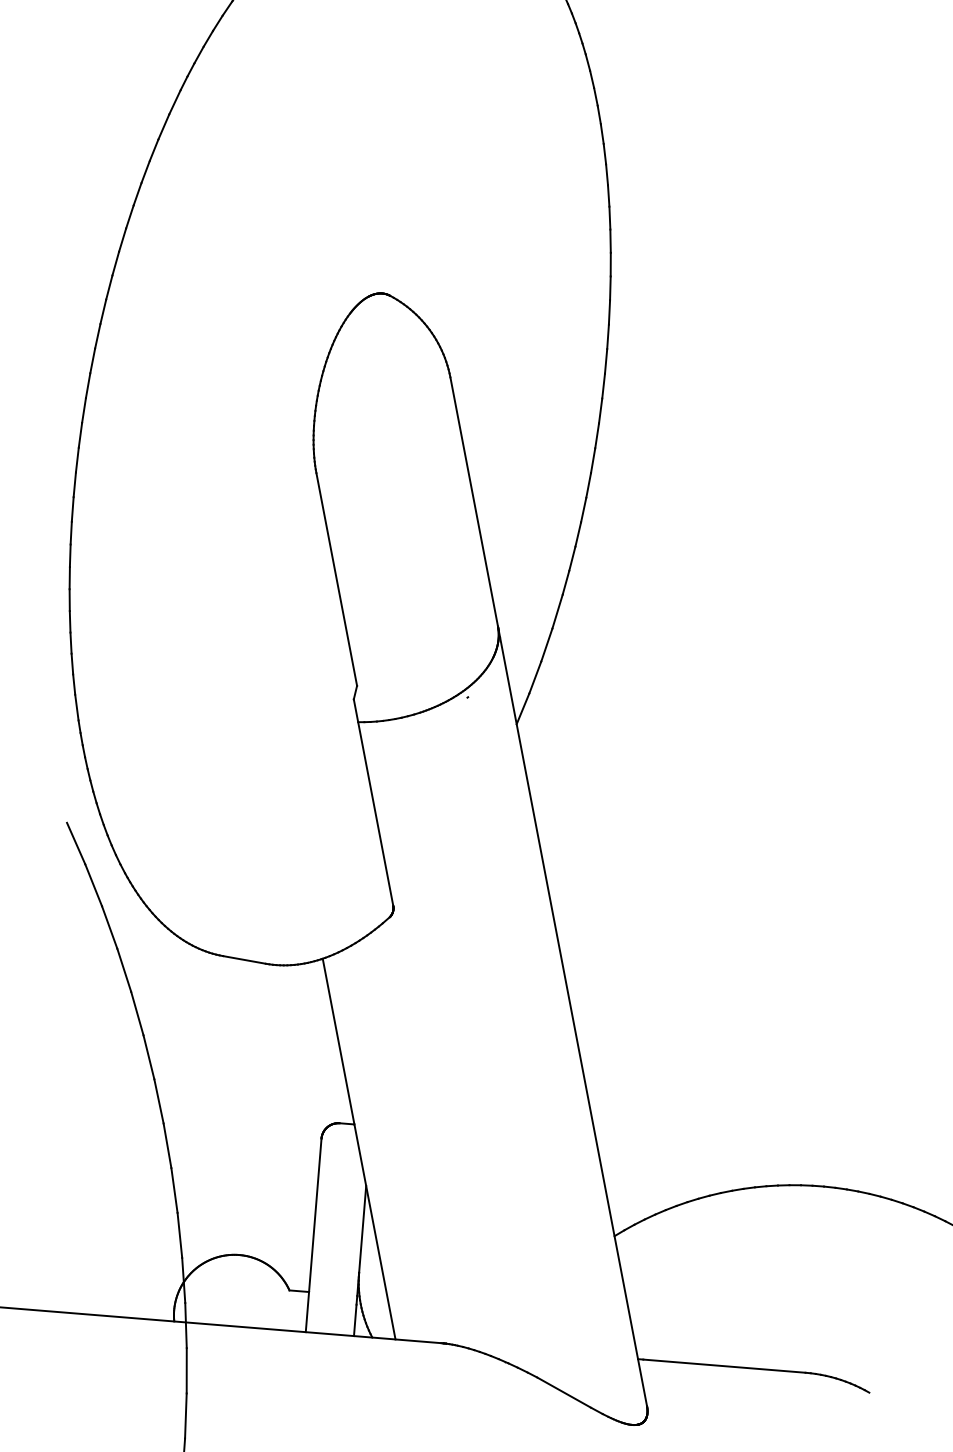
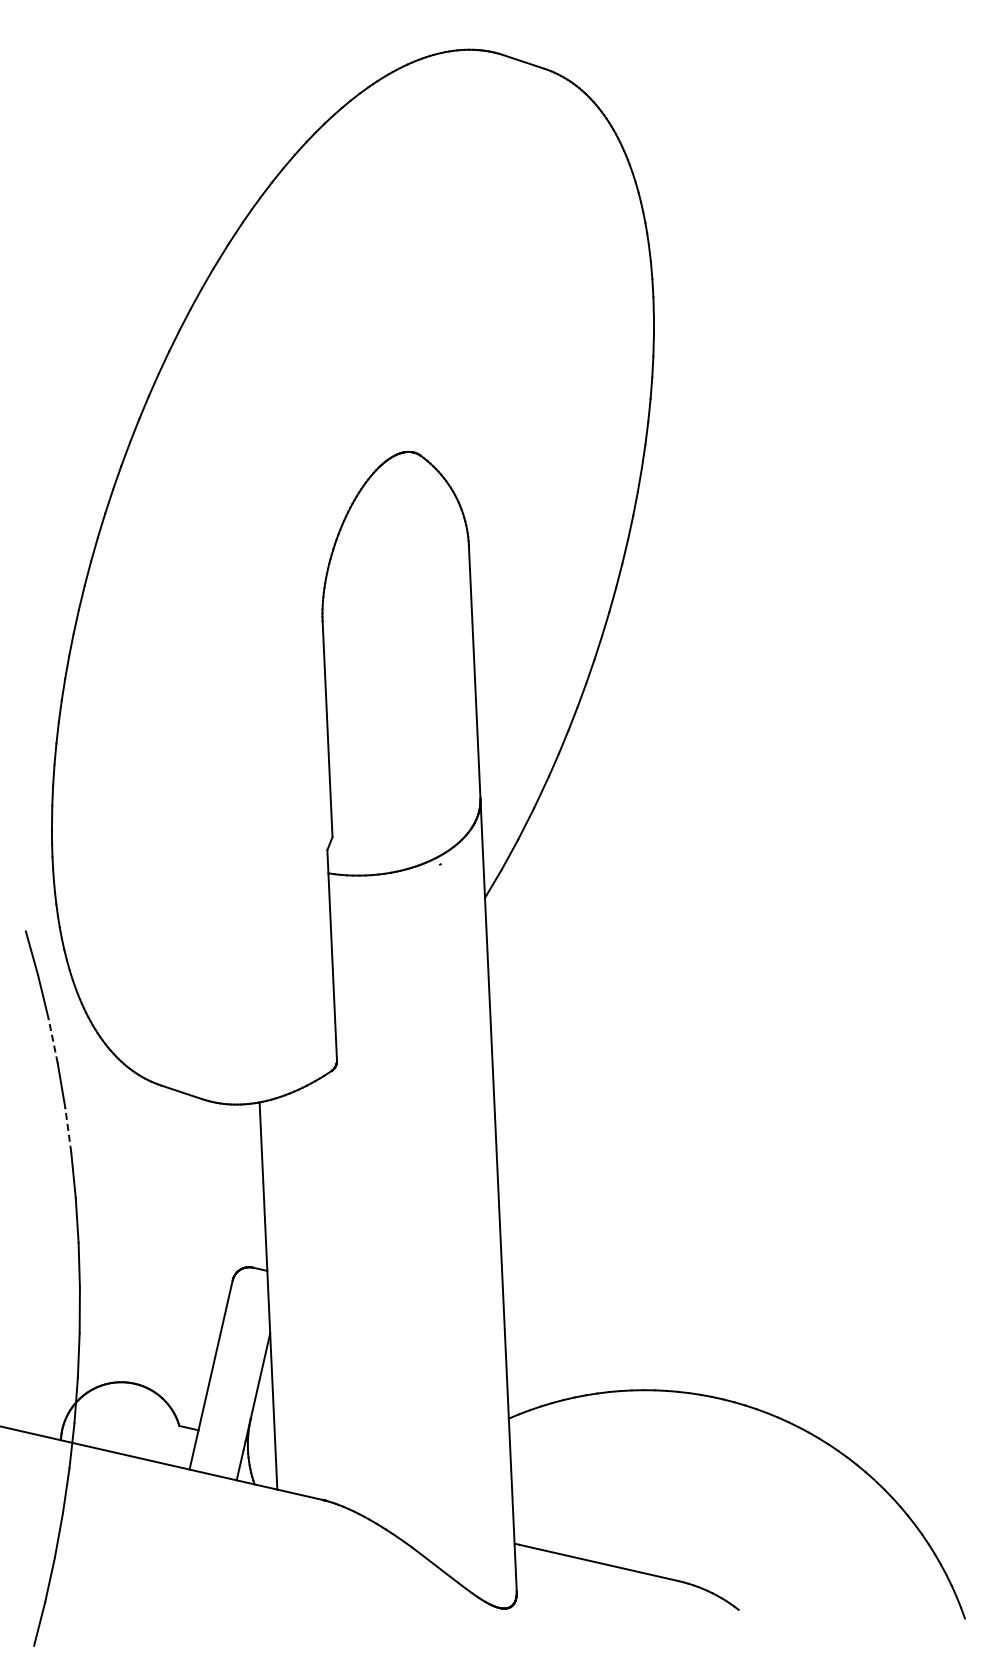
line: (110, 927) -> (53, 1041), solid -> dashed
line: (137, 1013) -> (68, 1130), solid -> dashed

